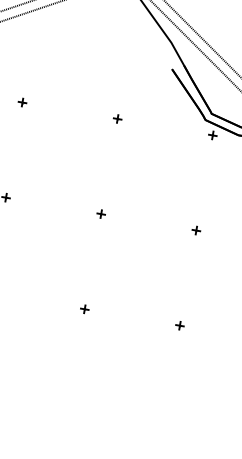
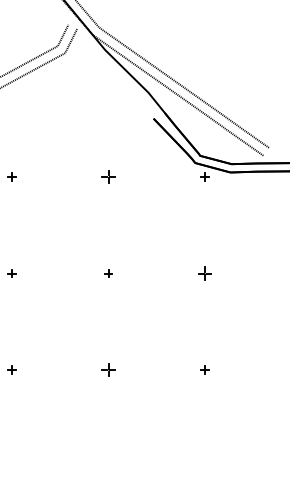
part: (117, 118) -> (108, 176), size x1.6
part: (195, 230) -> (204, 273), size x1.6
part: (84, 308) -> (108, 369), size x1.6

